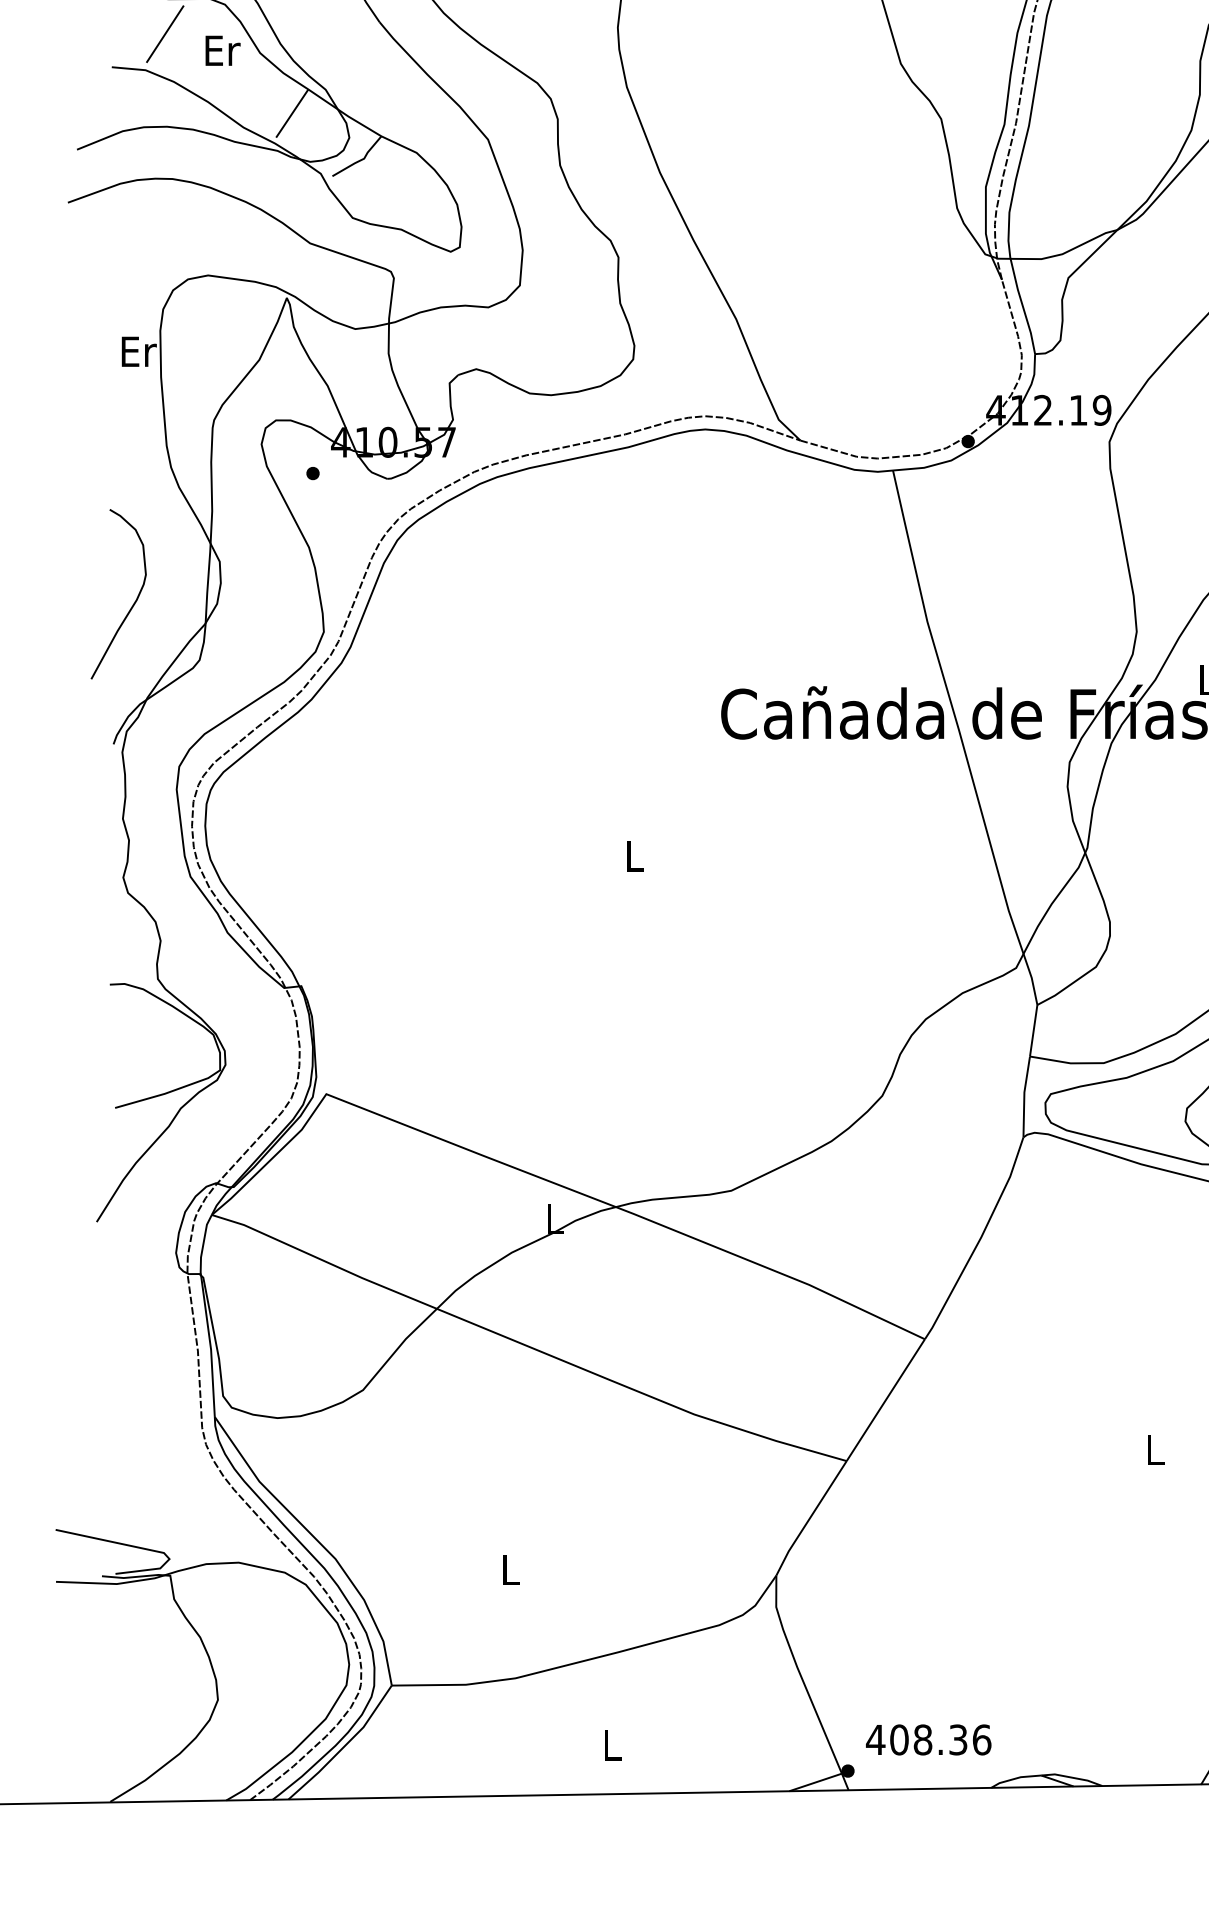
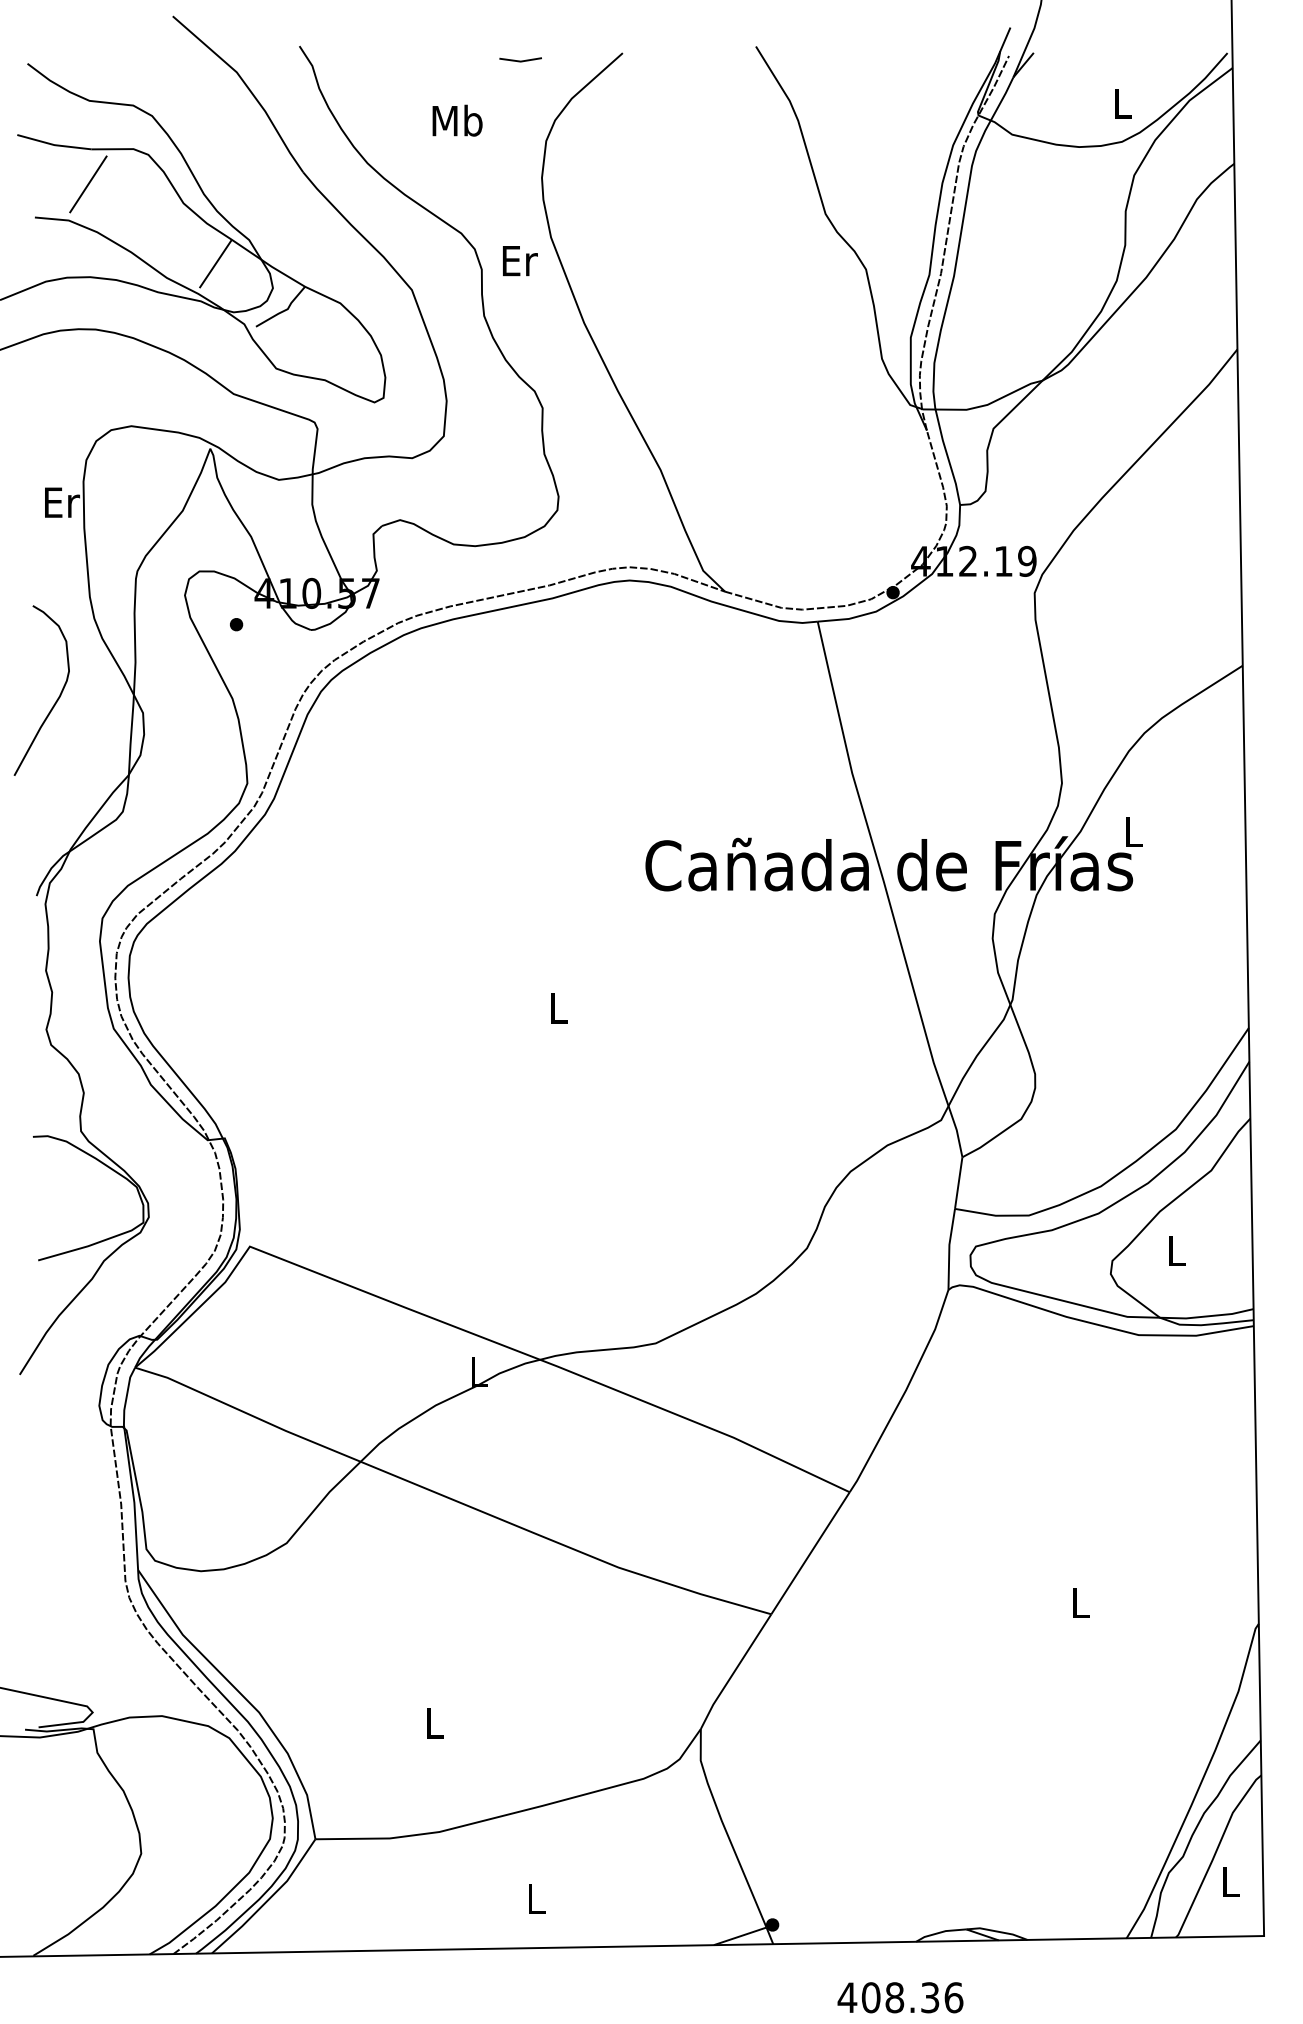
text: (223, 51) -> (520, 261), moved
curve: (133, 603) -> (56, 699), moved
text: (928, 1739) -> (900, 1997), moved

